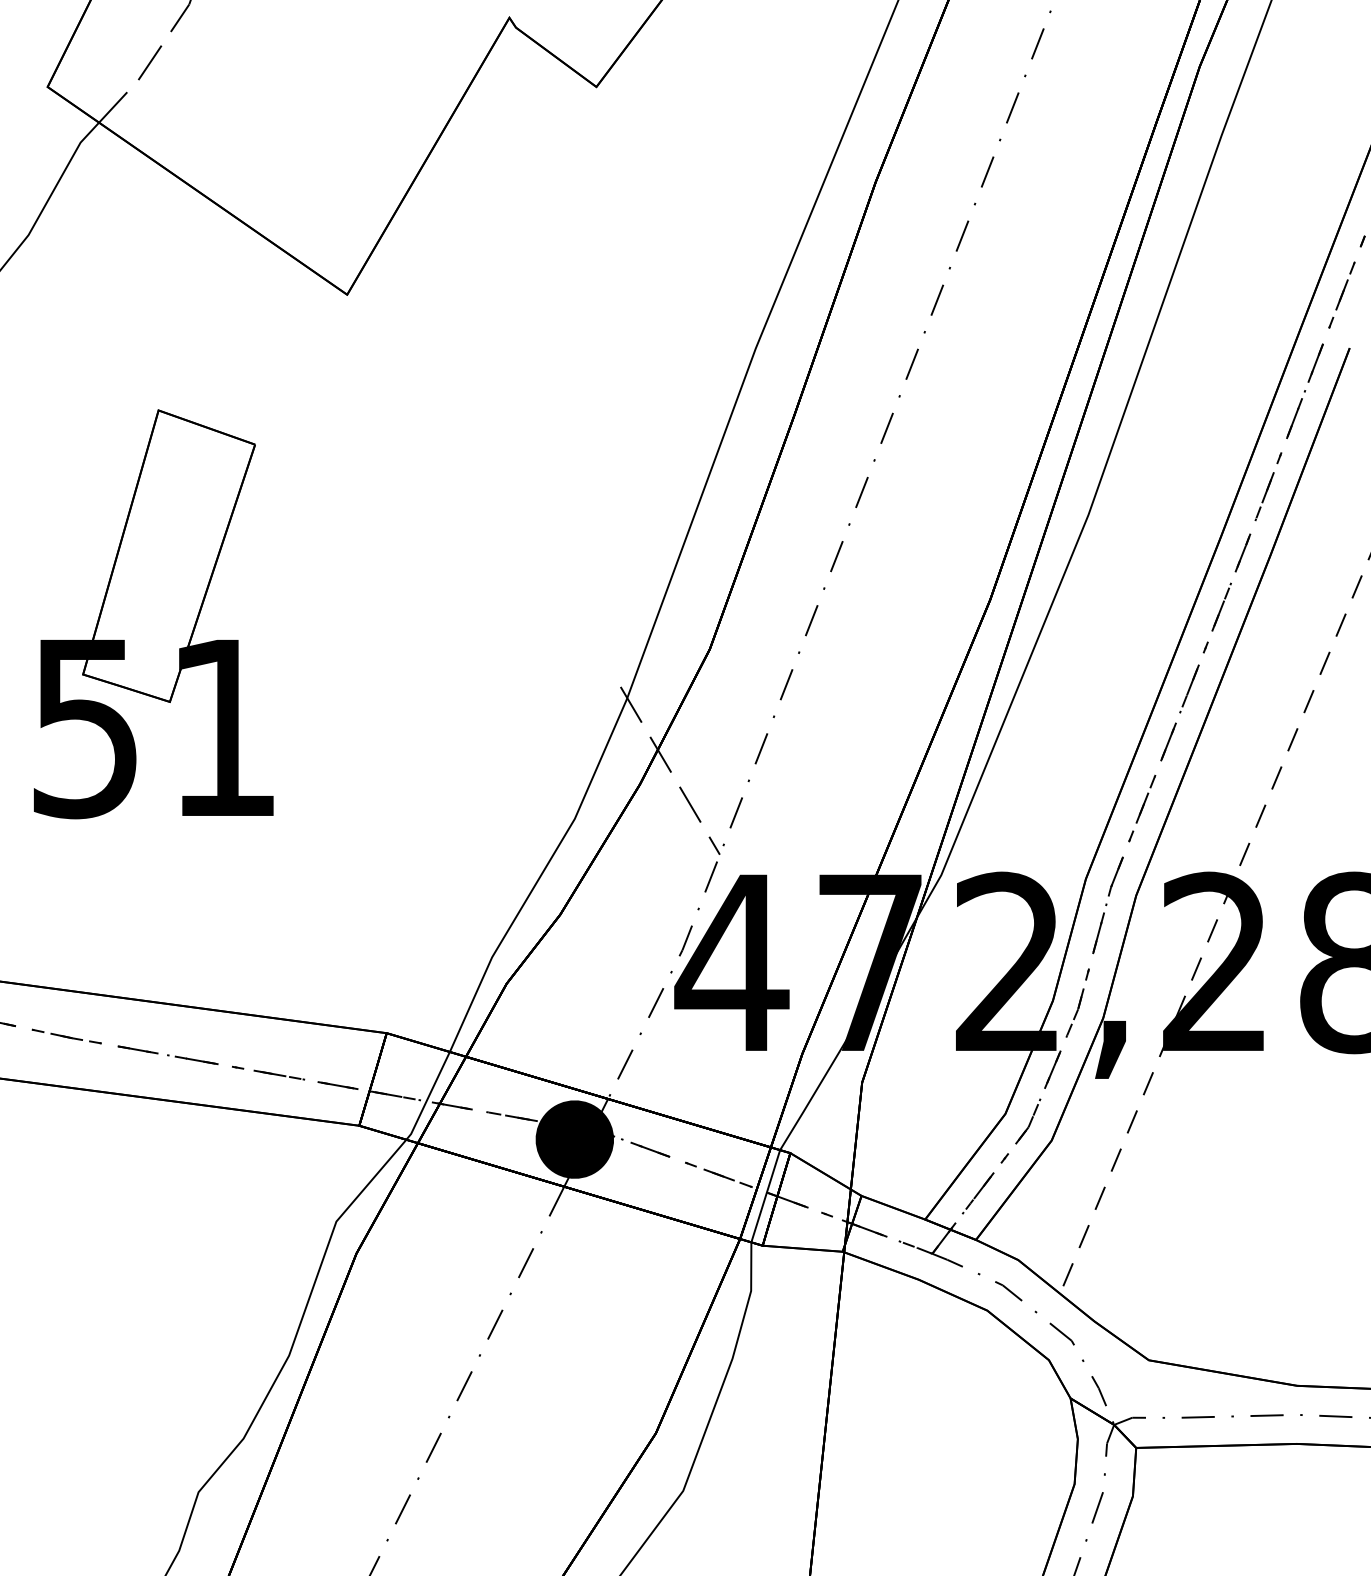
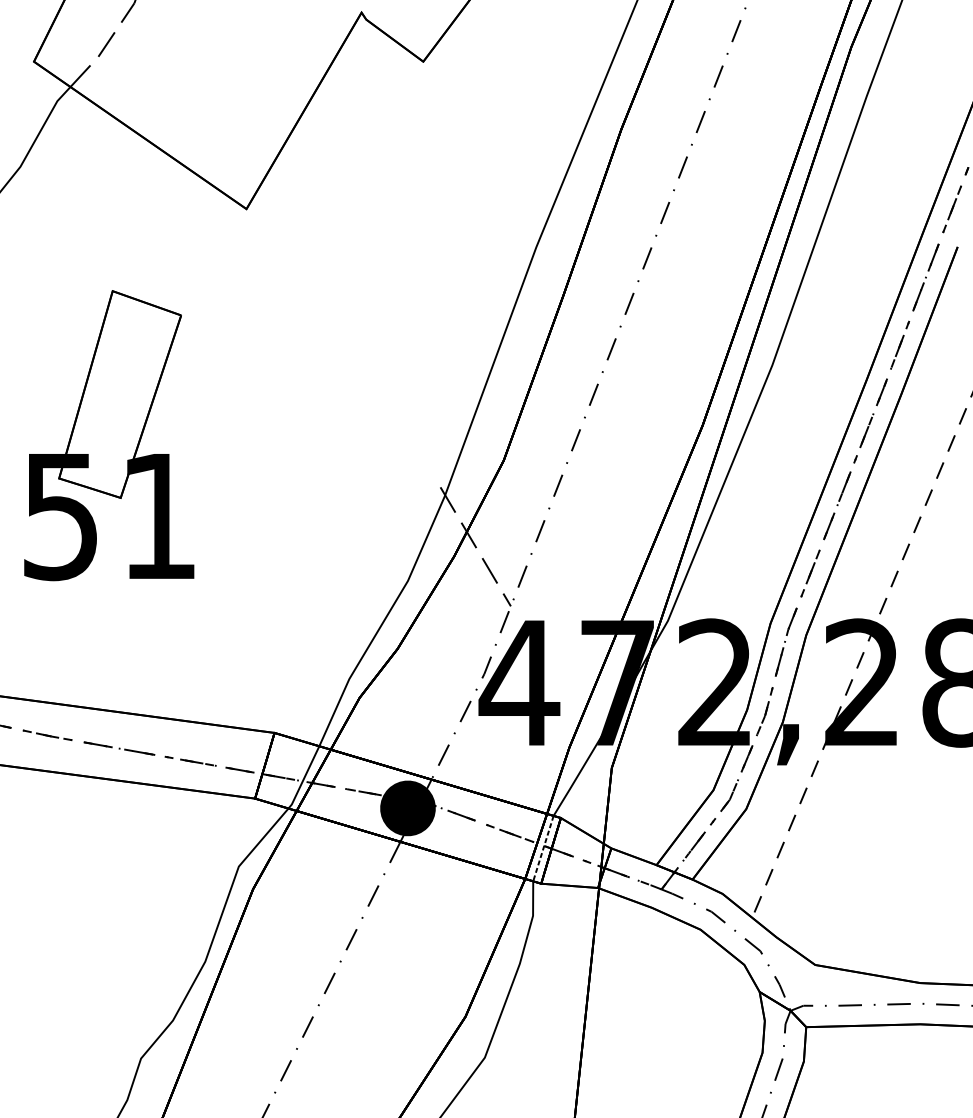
line: (765, 1196) -> (543, 848), solid -> dashed

